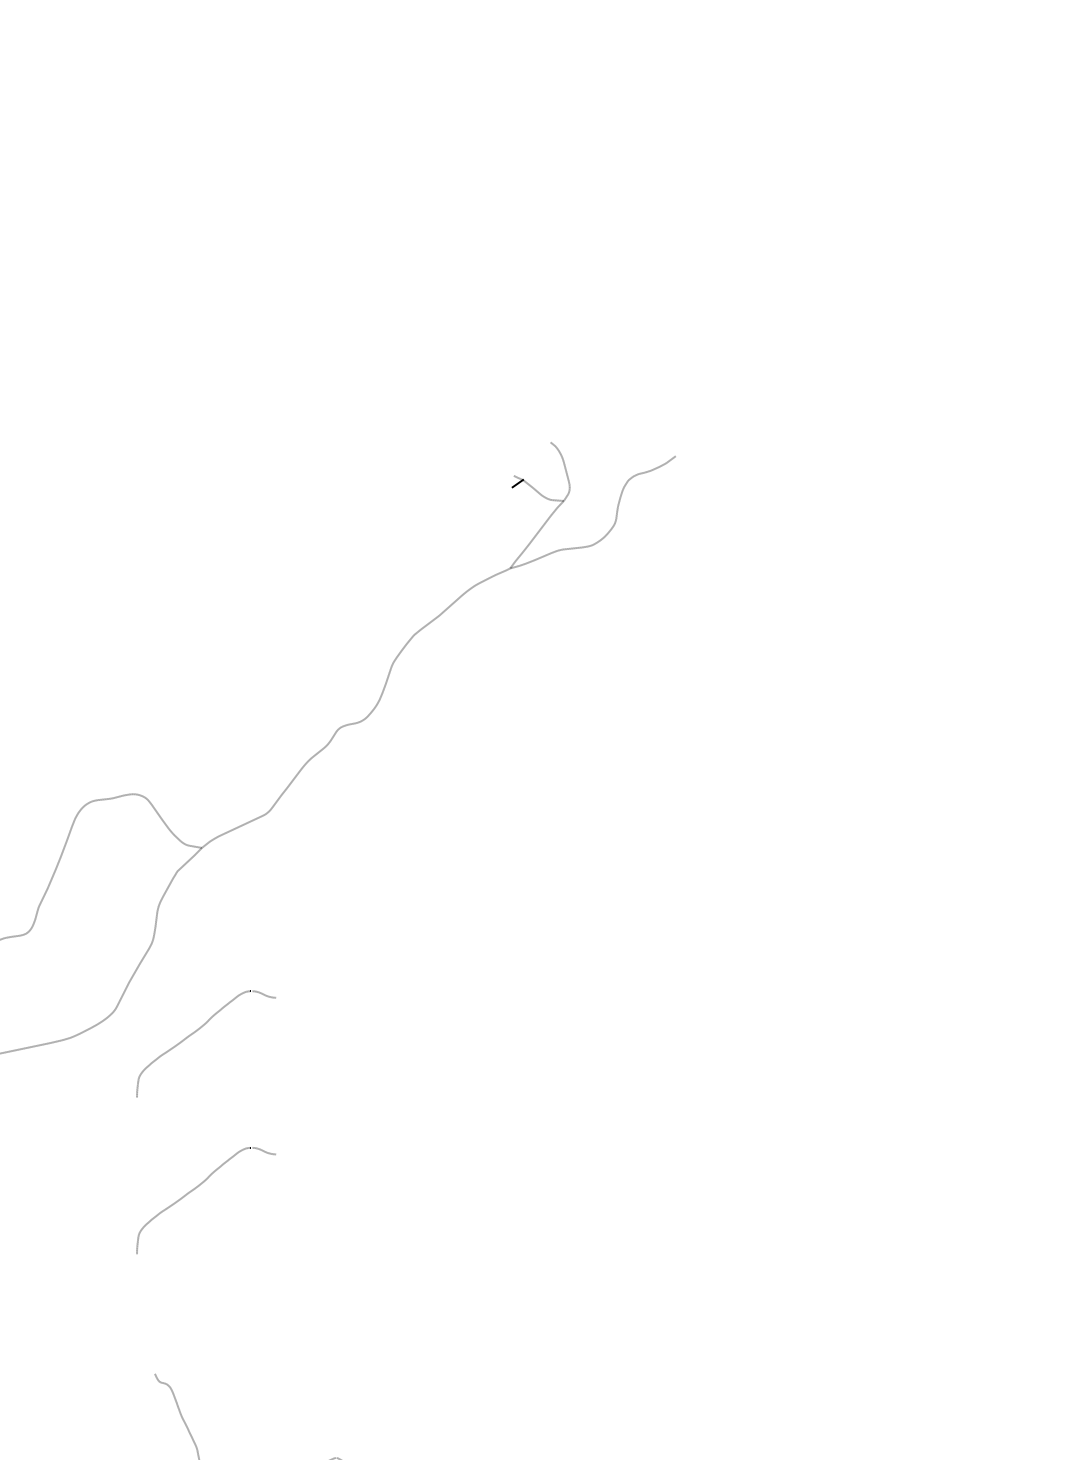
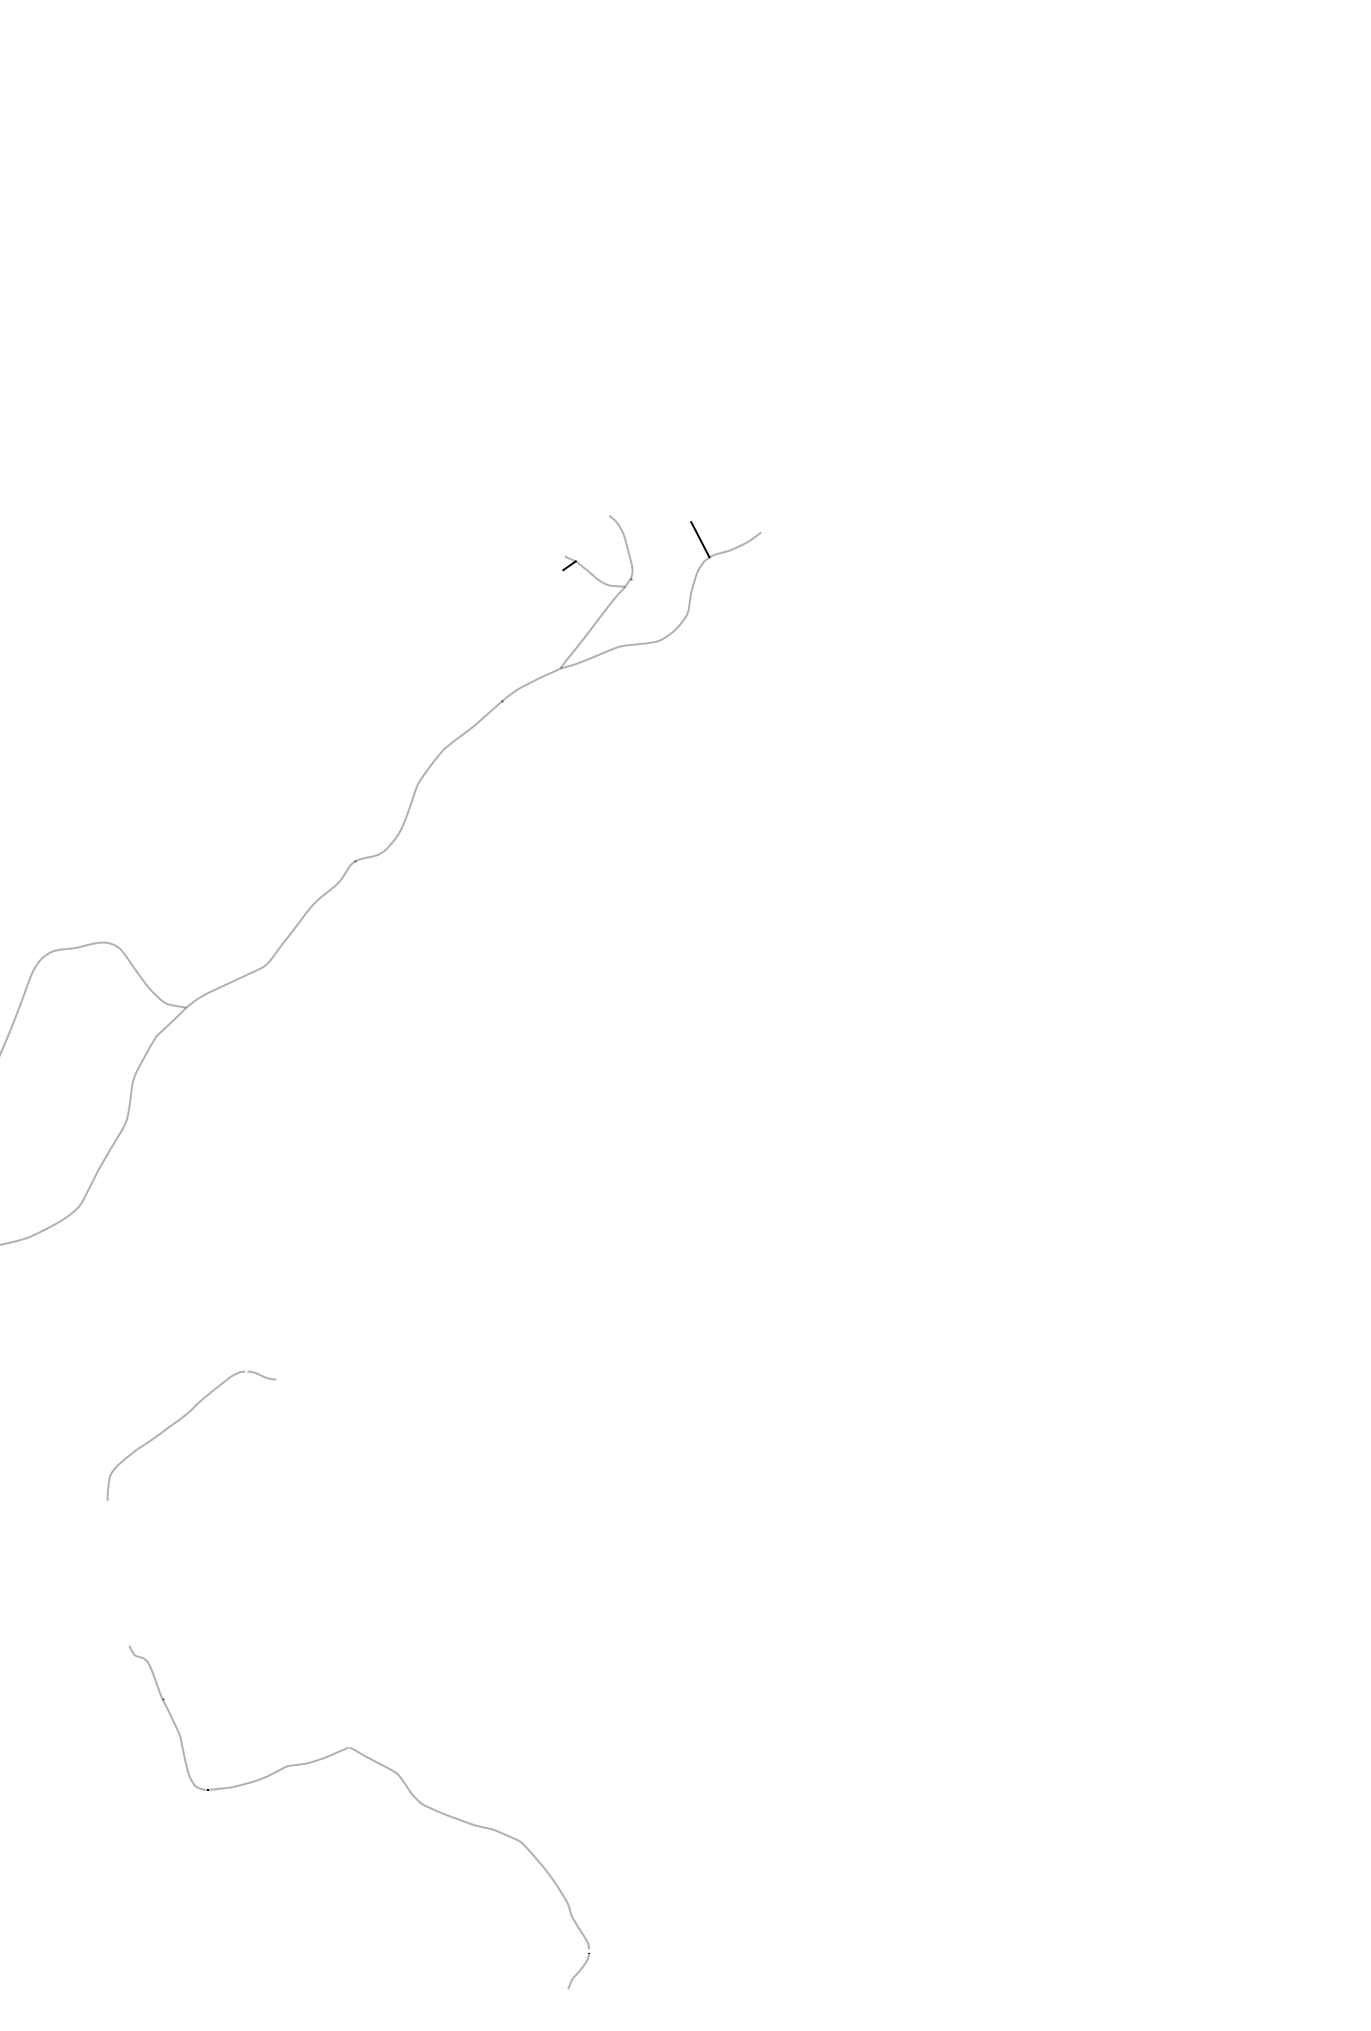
line: (625, 461) -> (700, 539), added
curve: (197, 1030) -> (181, 1229), removed

